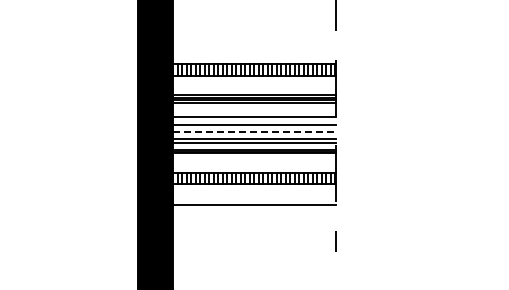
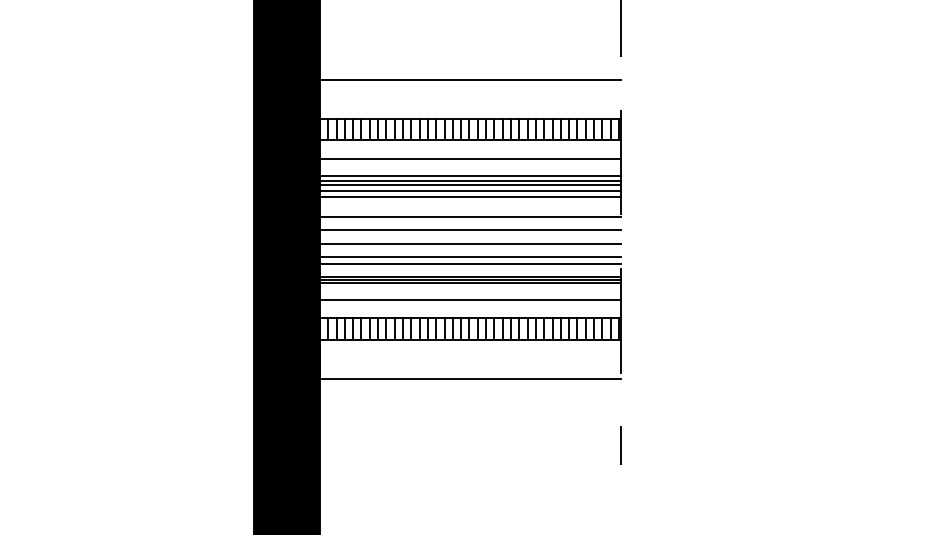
line: (254, 43) -> (470, 80), added
line: (254, 86) -> (470, 159), added
line: (254, 107) -> (470, 198), added
line: (255, 132) -> (471, 244), dashed -> solid
line: (254, 162) -> (470, 299), added

